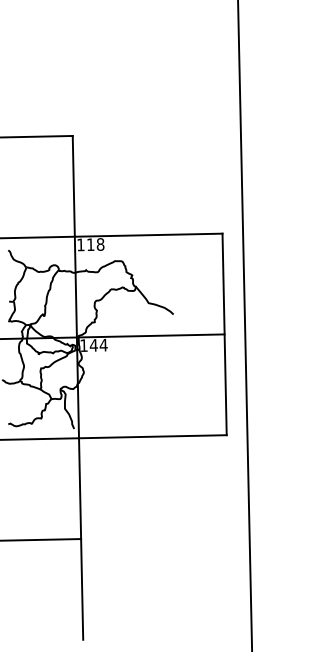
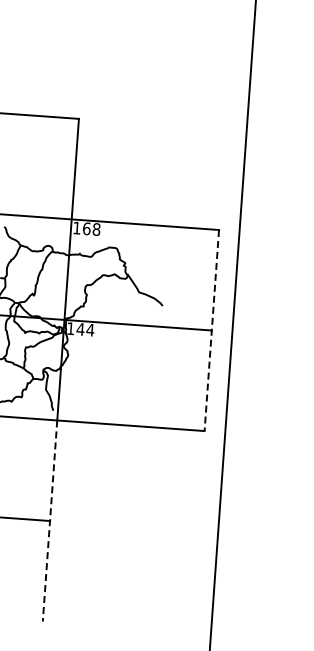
text: (90, 244) -> (86, 228), 118 -> 168
line: (224, 334) -> (211, 330), solid -> dashed
line: (81, 539) -> (50, 521), solid -> dashed

